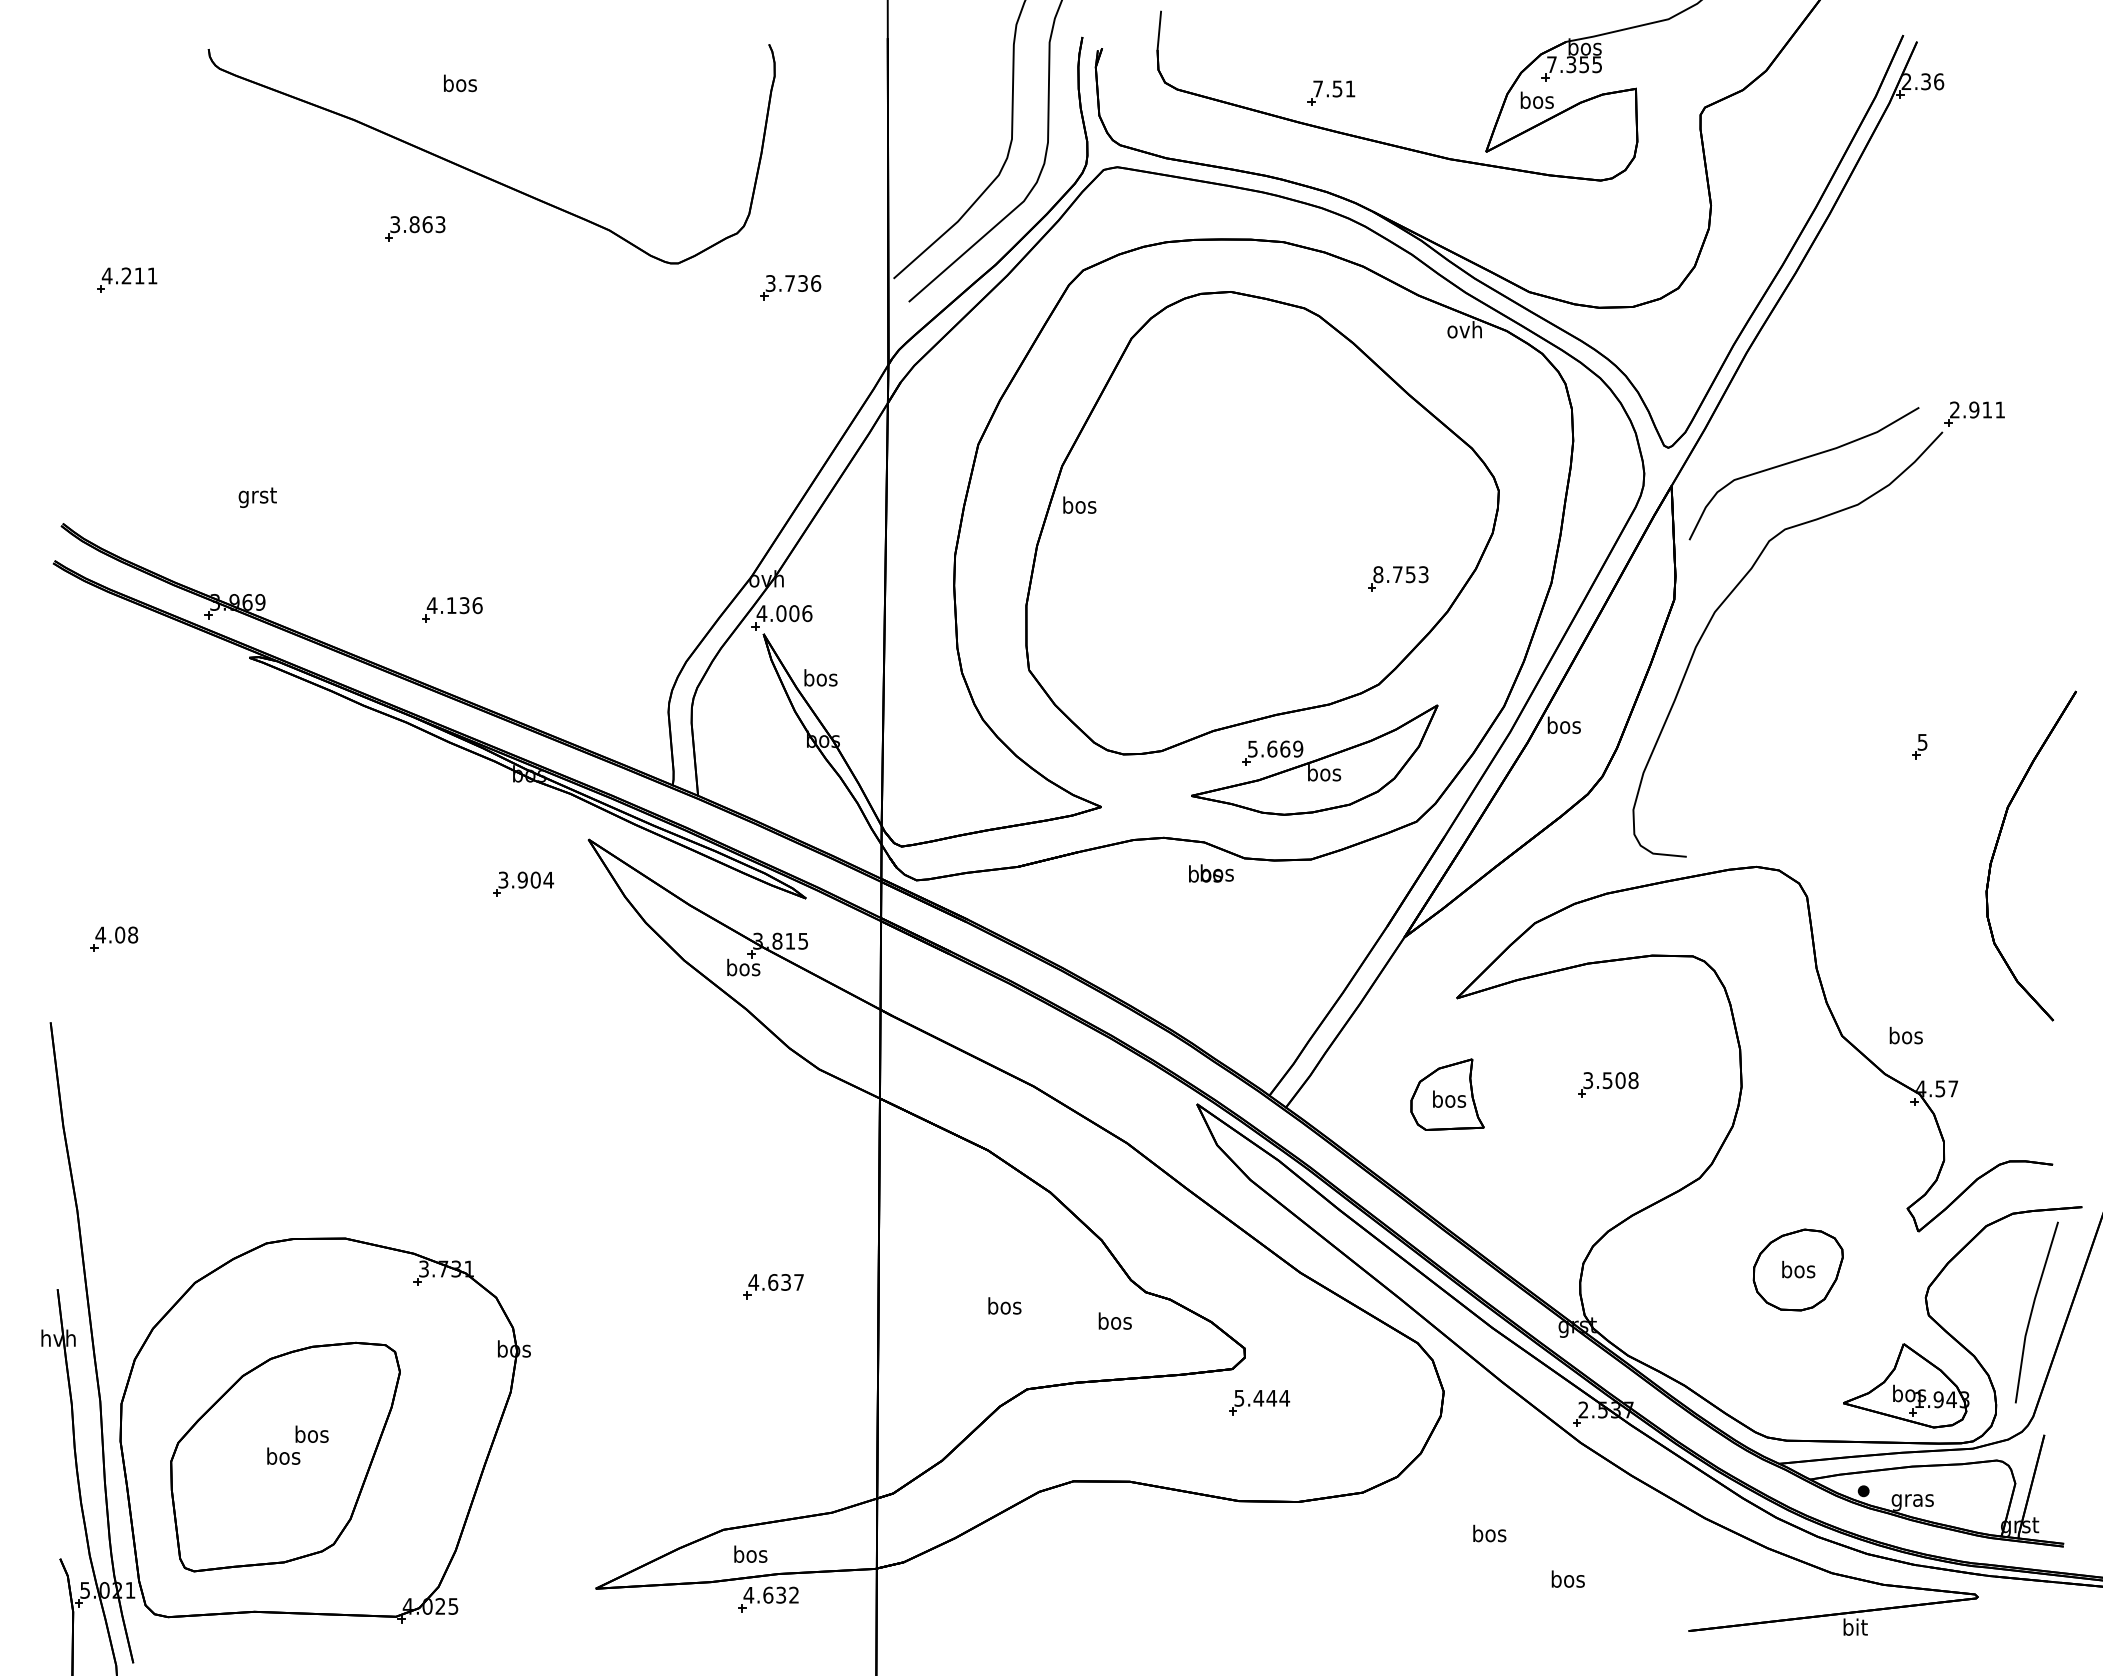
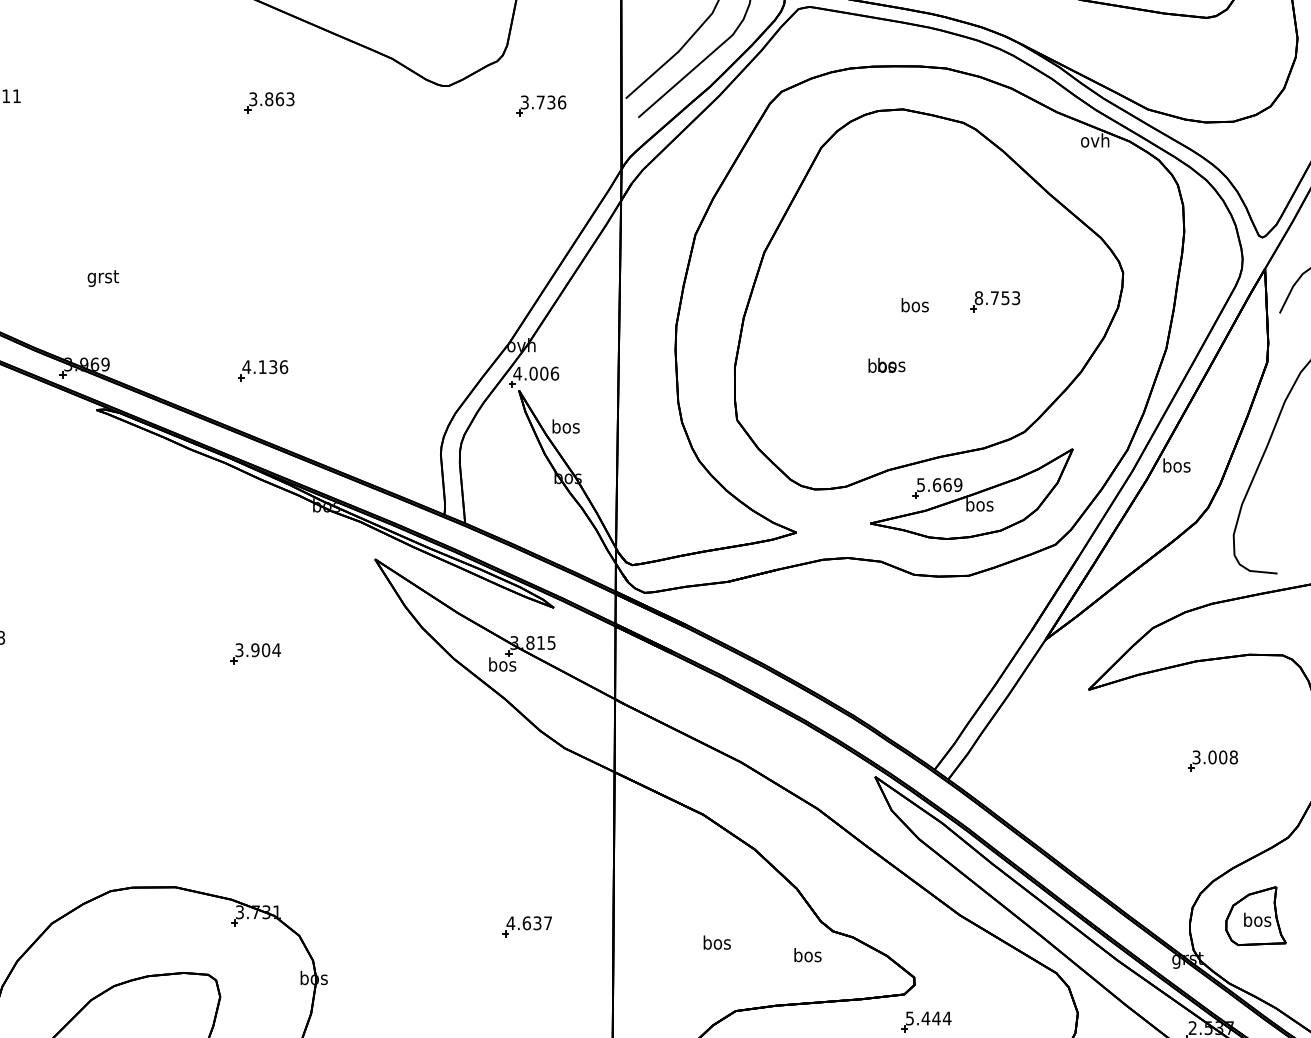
part: (415, 228) -> (269, 102), moved
text: (1079, 504) -> (914, 304), moved
part: (1398, 578) -> (995, 301), moved
text: (1211, 873) -> (887, 365), moved
part: (523, 883) -> (255, 653), moved
text: (1607, 1080) -> (1212, 757), 3.508 -> 3.008
part: (1447, 1094) -> (1255, 915), moved

